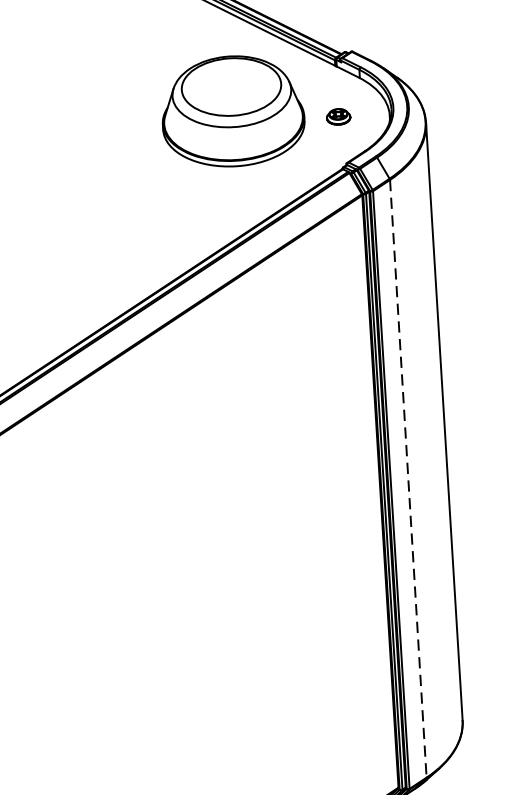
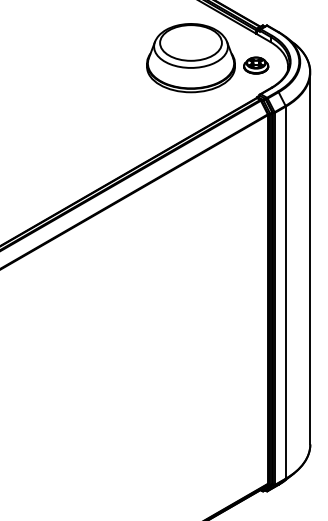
part: (338, 116) -> (256, 65), size x1.67
line: (407, 480) -> (285, 293), dashed -> solid

